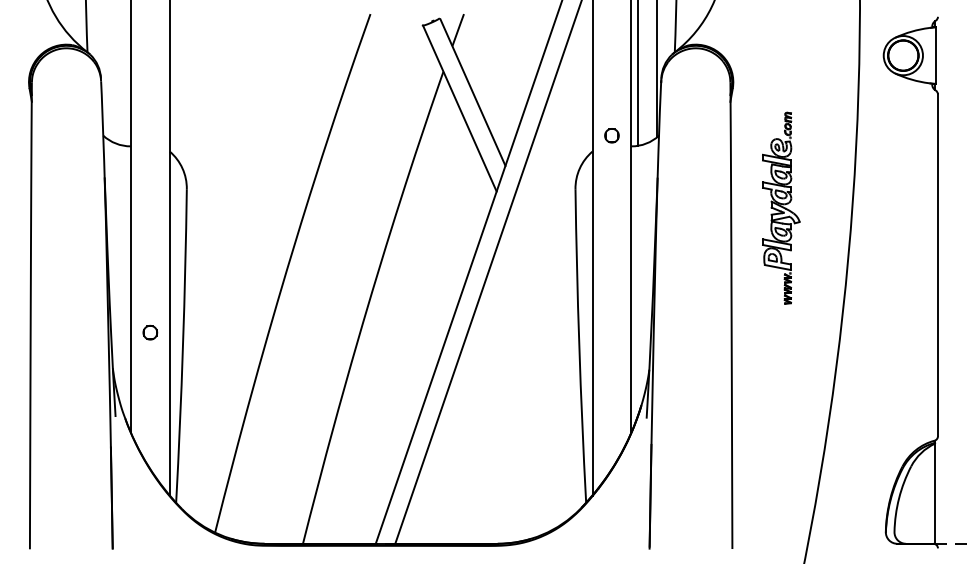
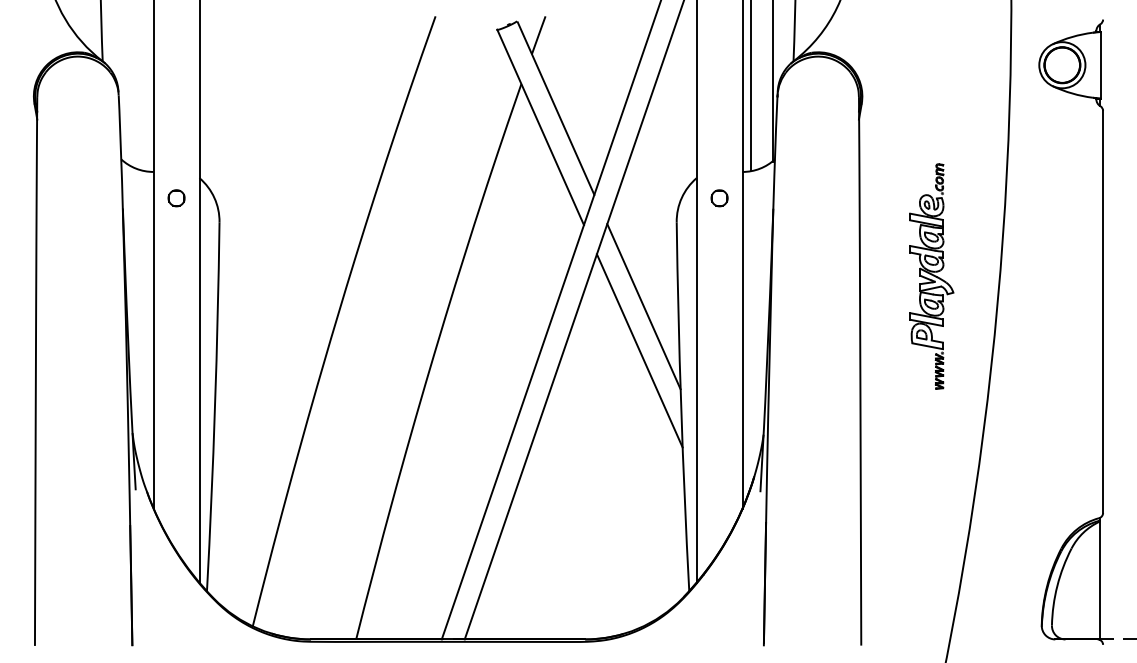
part: (611, 135) -> (719, 197), moved
part: (781, 207) -> (931, 275), moved
line: (547, 260) -> (643, 306), added
line: (543, 298) -> (639, 350), added
part: (150, 332) -> (176, 197), moved

